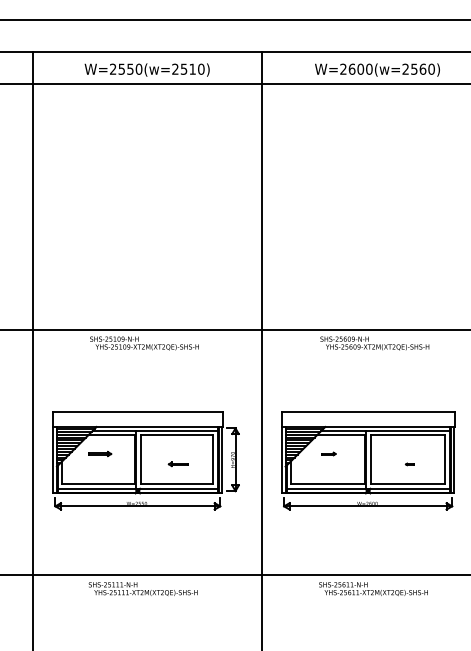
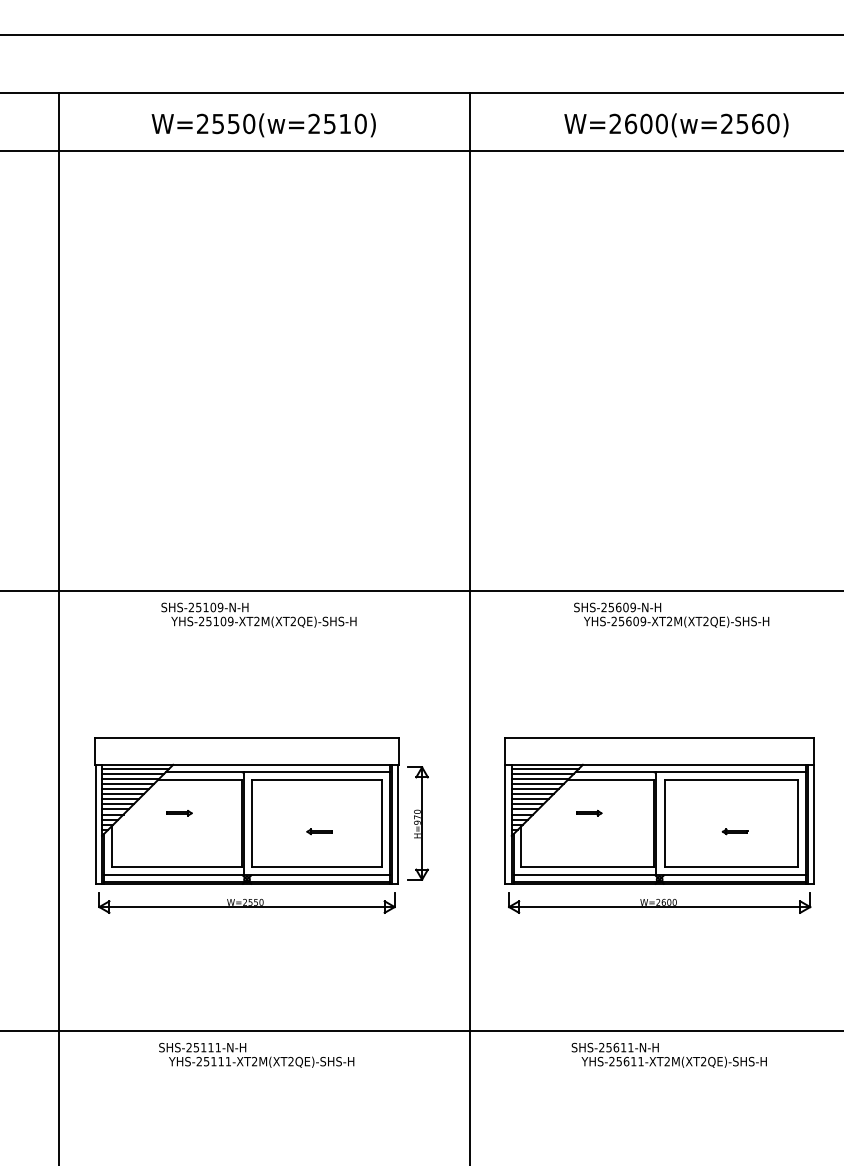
part: (99, 453) -> (178, 812), size x0.62
part: (177, 464) -> (318, 832), size x0.71
part: (409, 464) -> (733, 832), size x1.67

